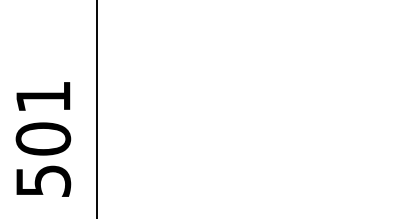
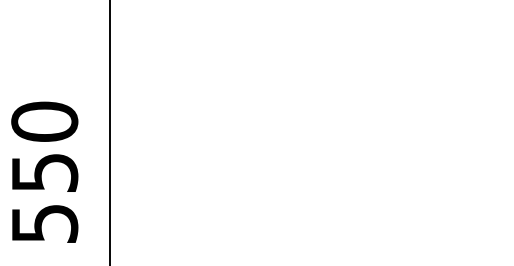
text: (43, 117) -> (44, 146), 501 -> 550

